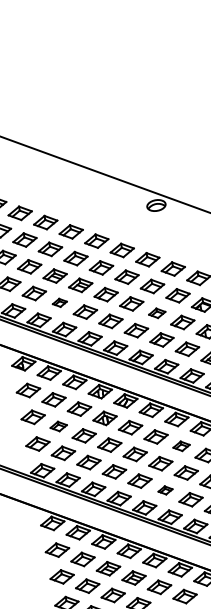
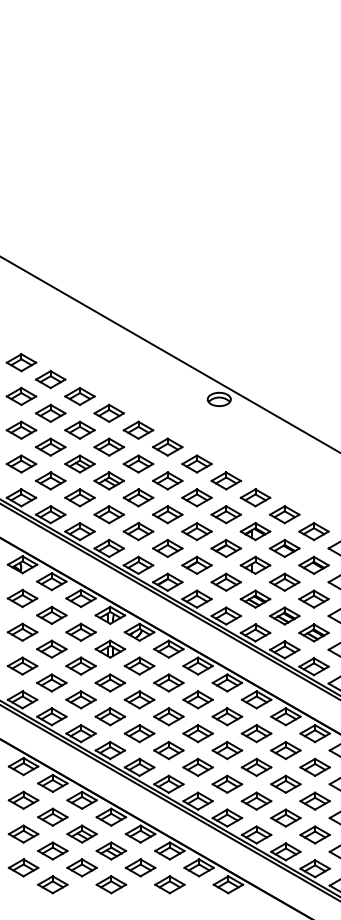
part: (59, 302) -> (79, 497), size x1.67
part: (156, 313) -> (196, 531), size x1.43
part: (58, 426) -> (51, 648), size x1.43
part: (181, 446) -> (197, 699), size x1.43
part: (165, 490) -> (168, 750), size x1.67

